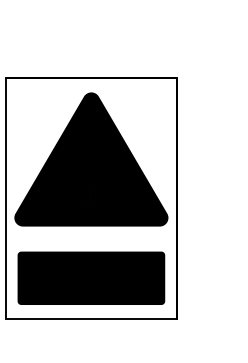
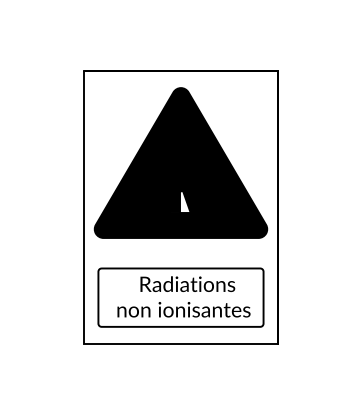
fill: (95, 193) -> (185, 201), removed
fill: (90, 278) -> (180, 297), removed

